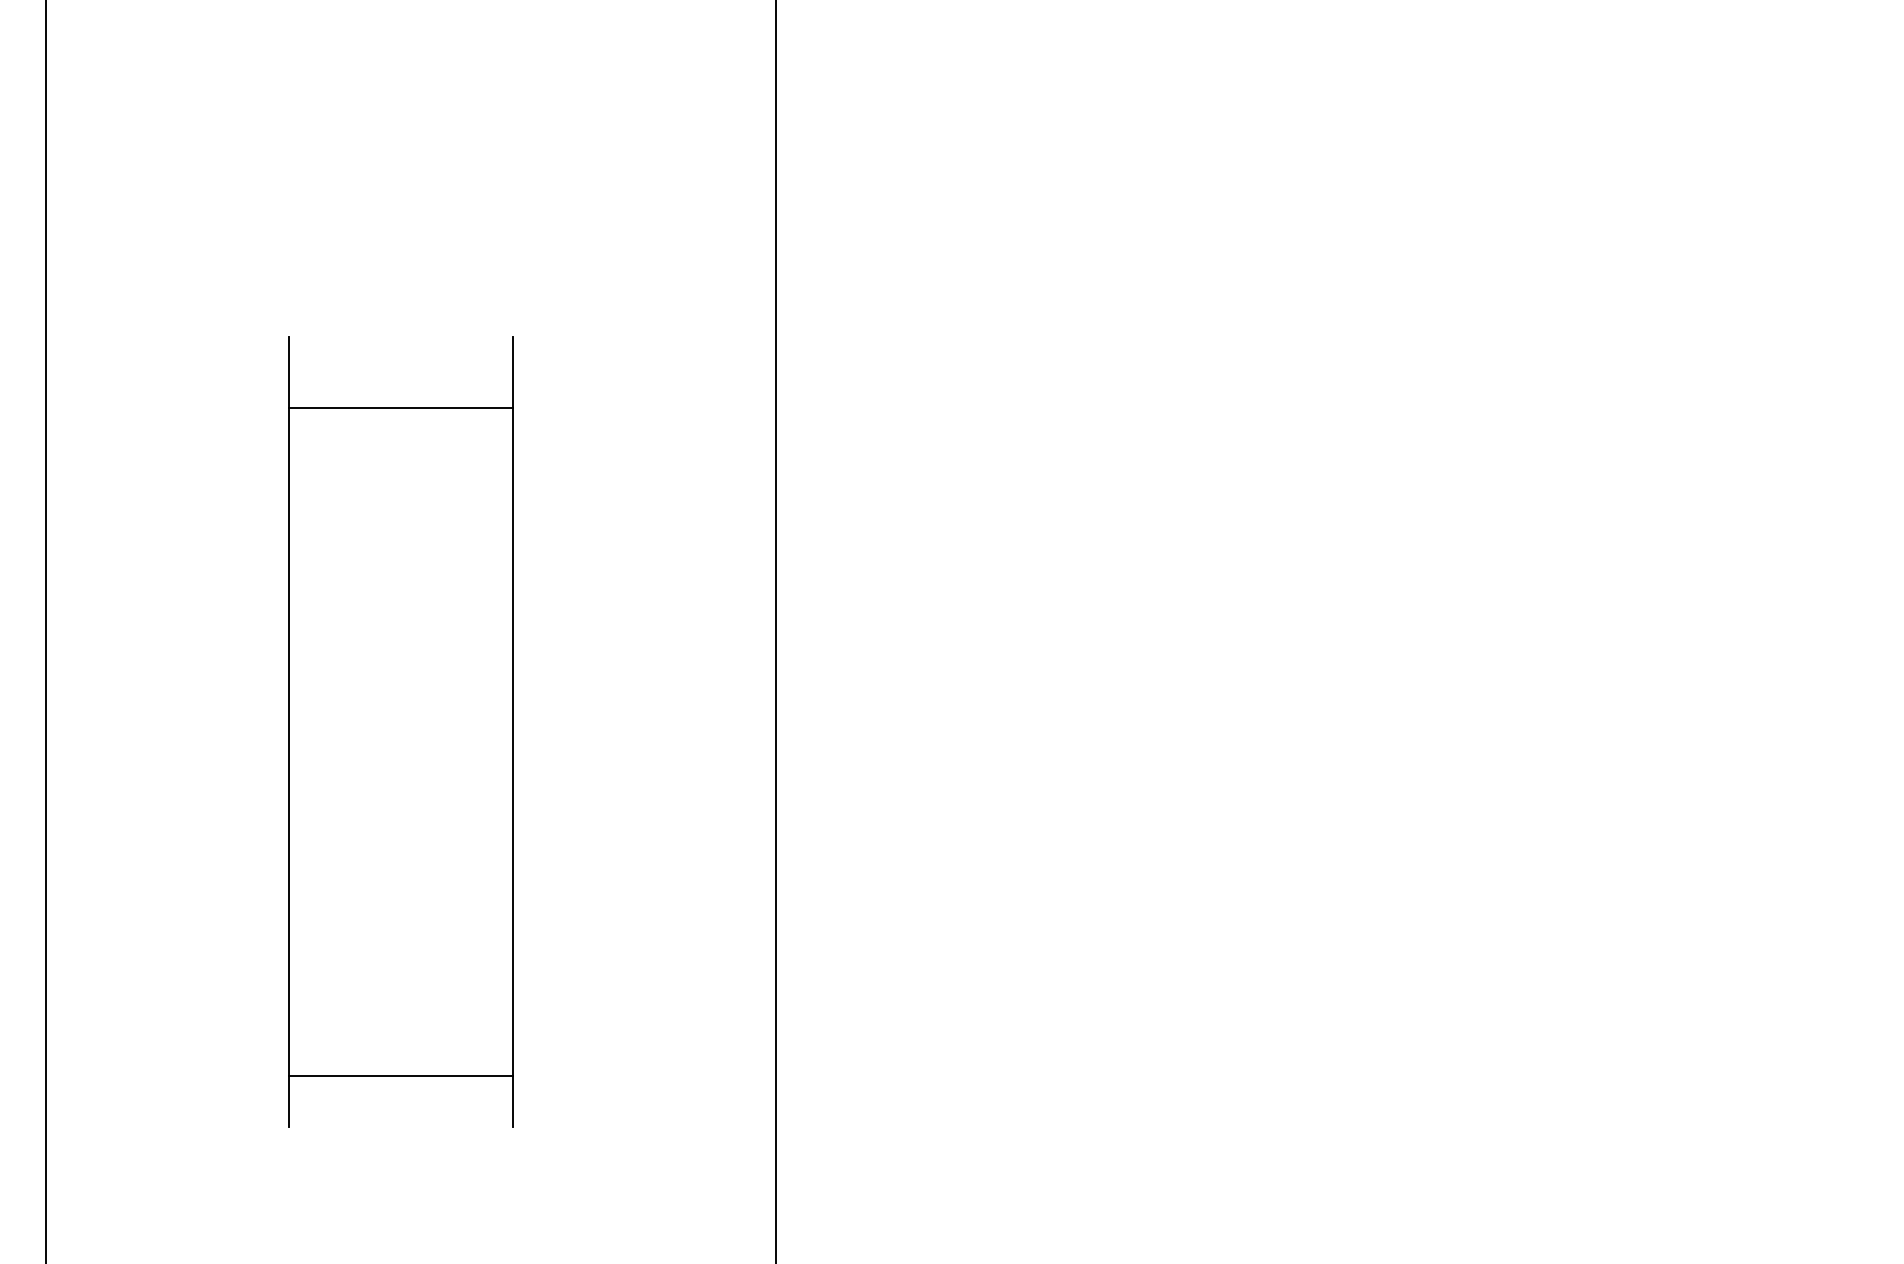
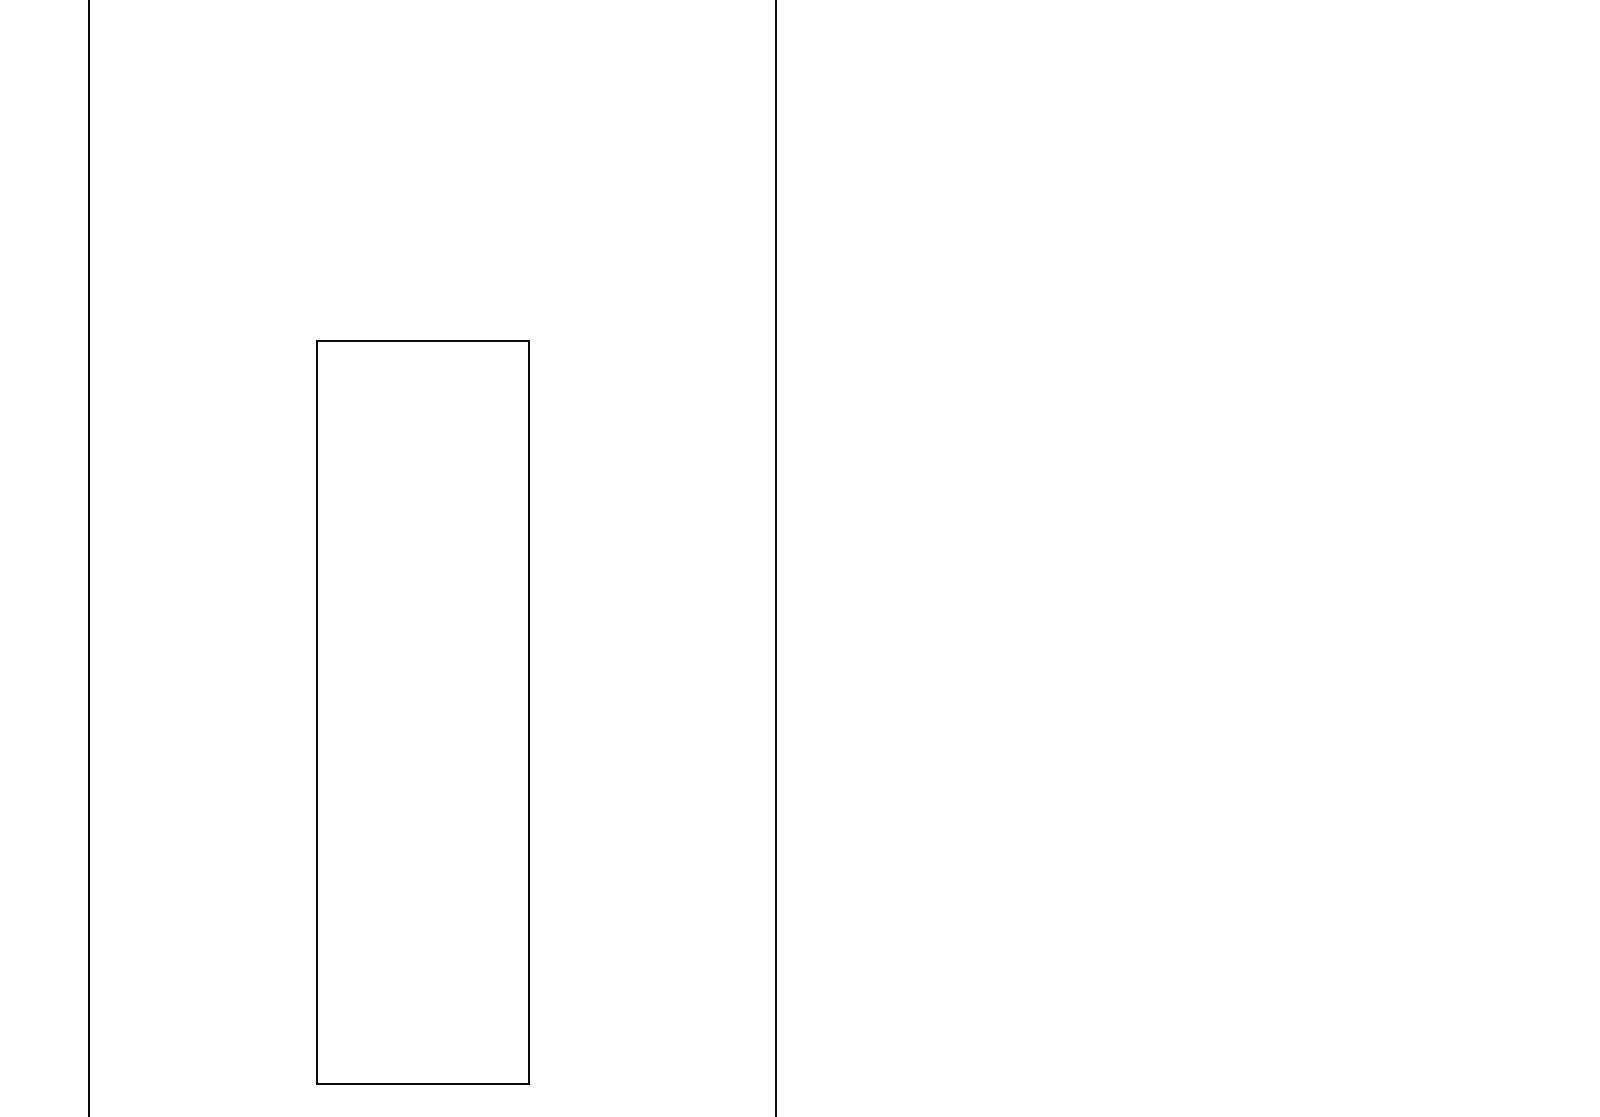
line: (400, 408) -> (422, 341), moved
line: (400, 1075) -> (422, 1084), moved

